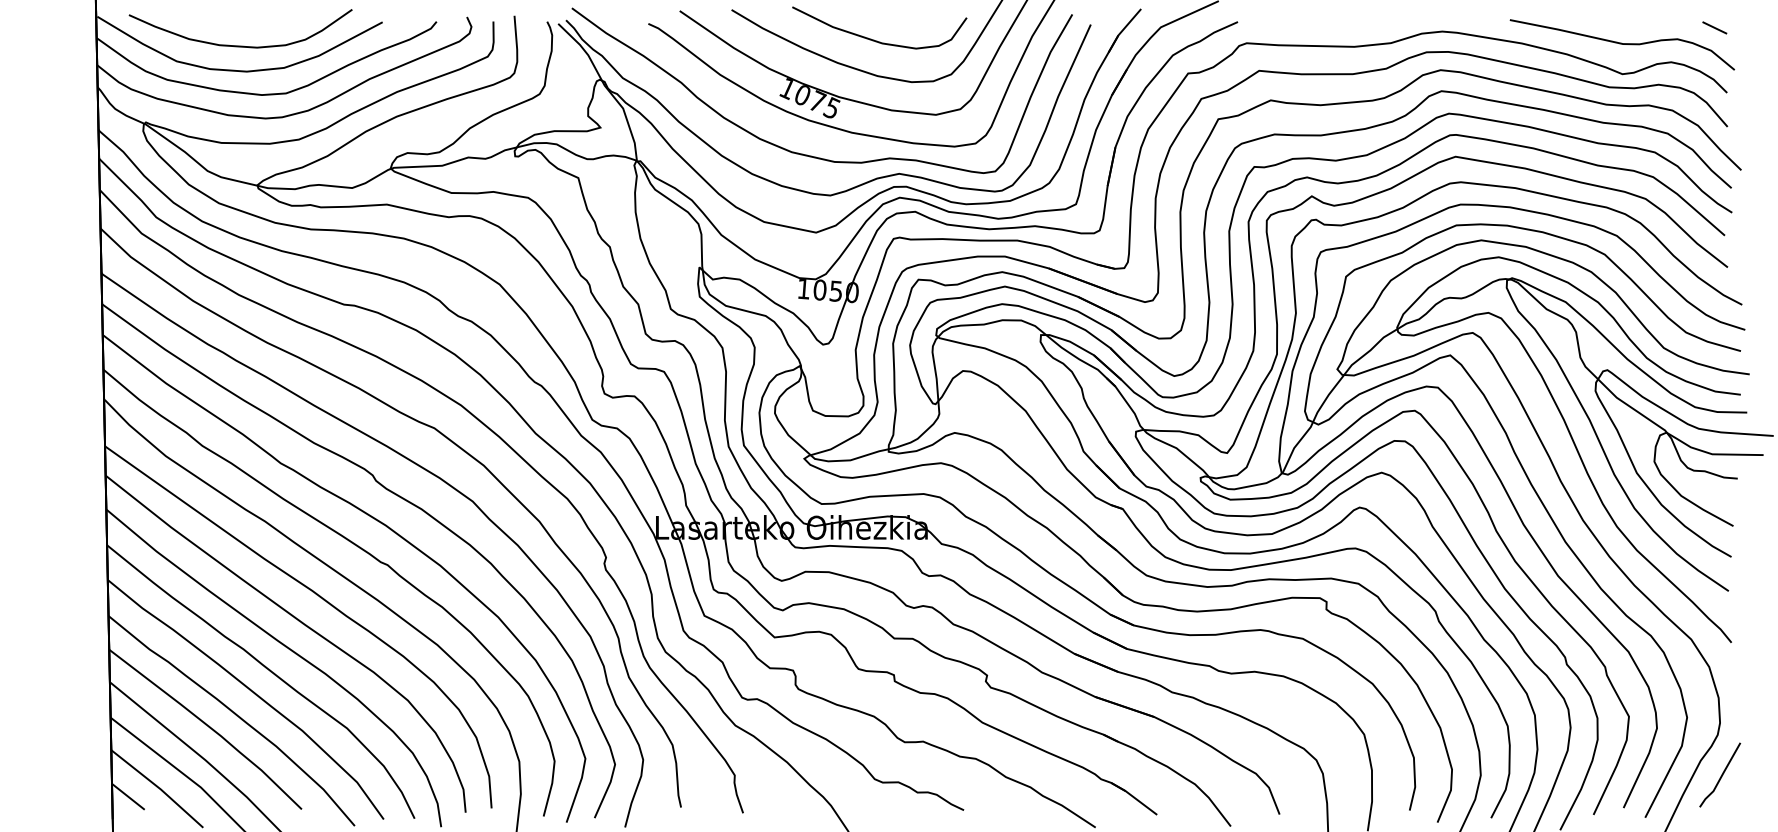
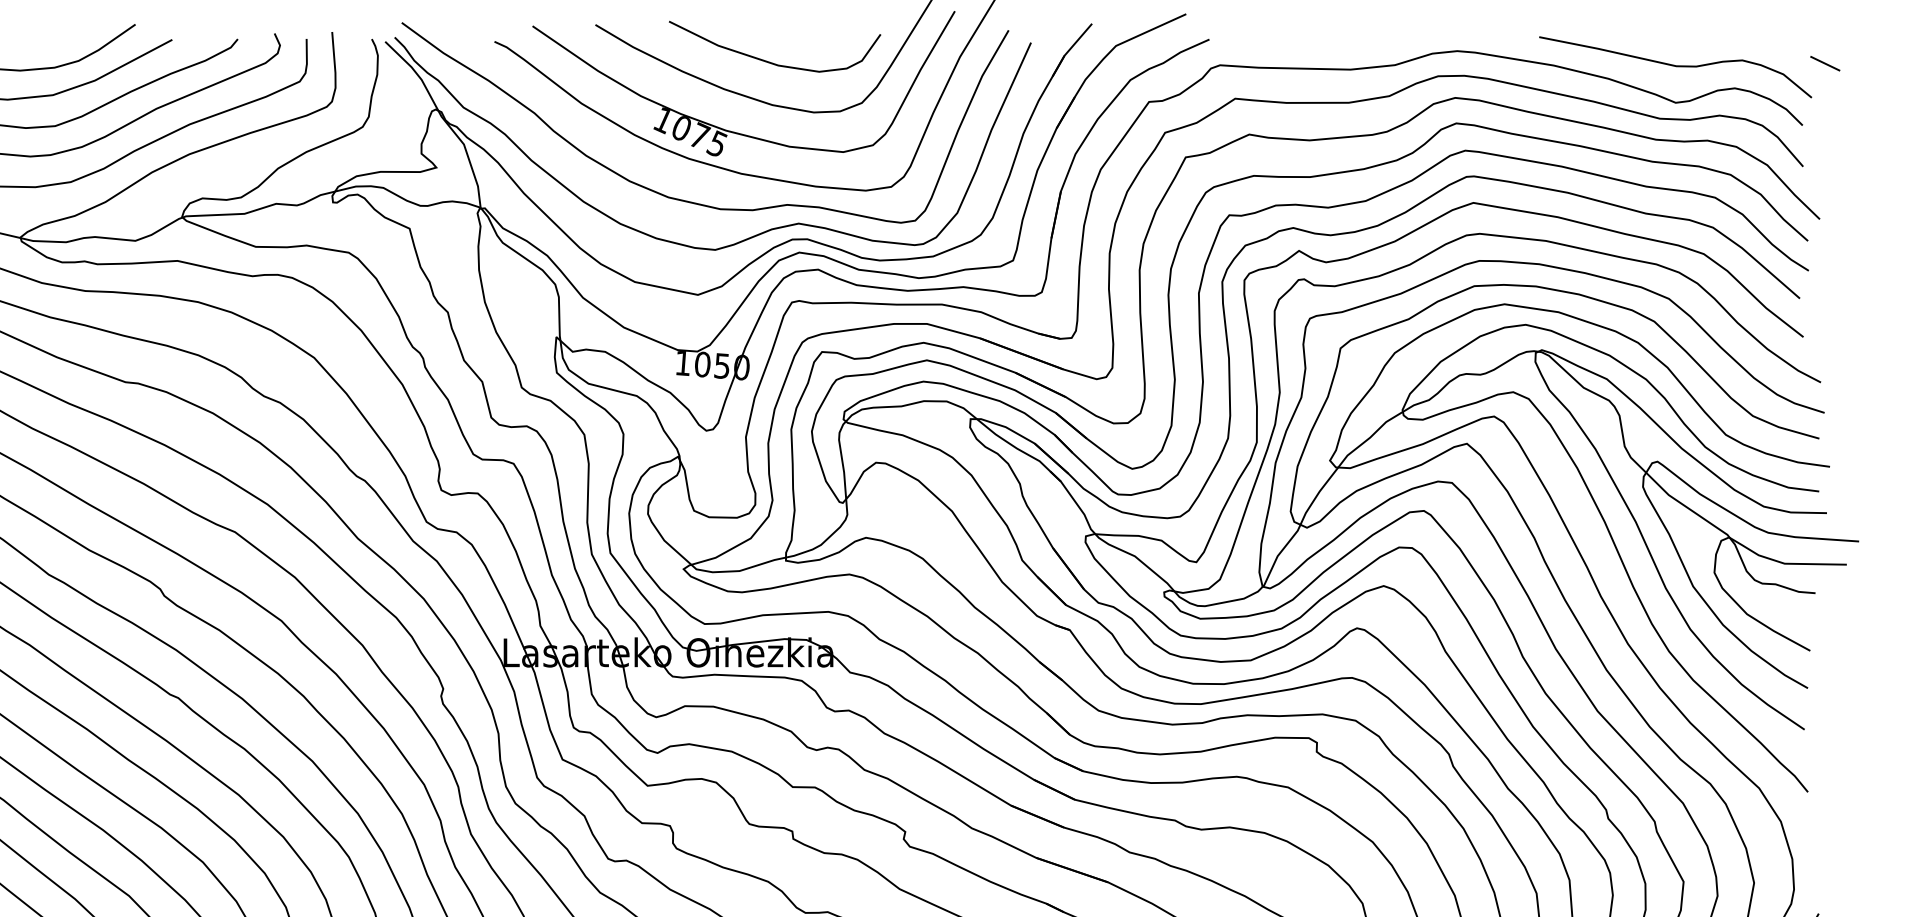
line: (1714, 27) -> (1824, 63), moved

